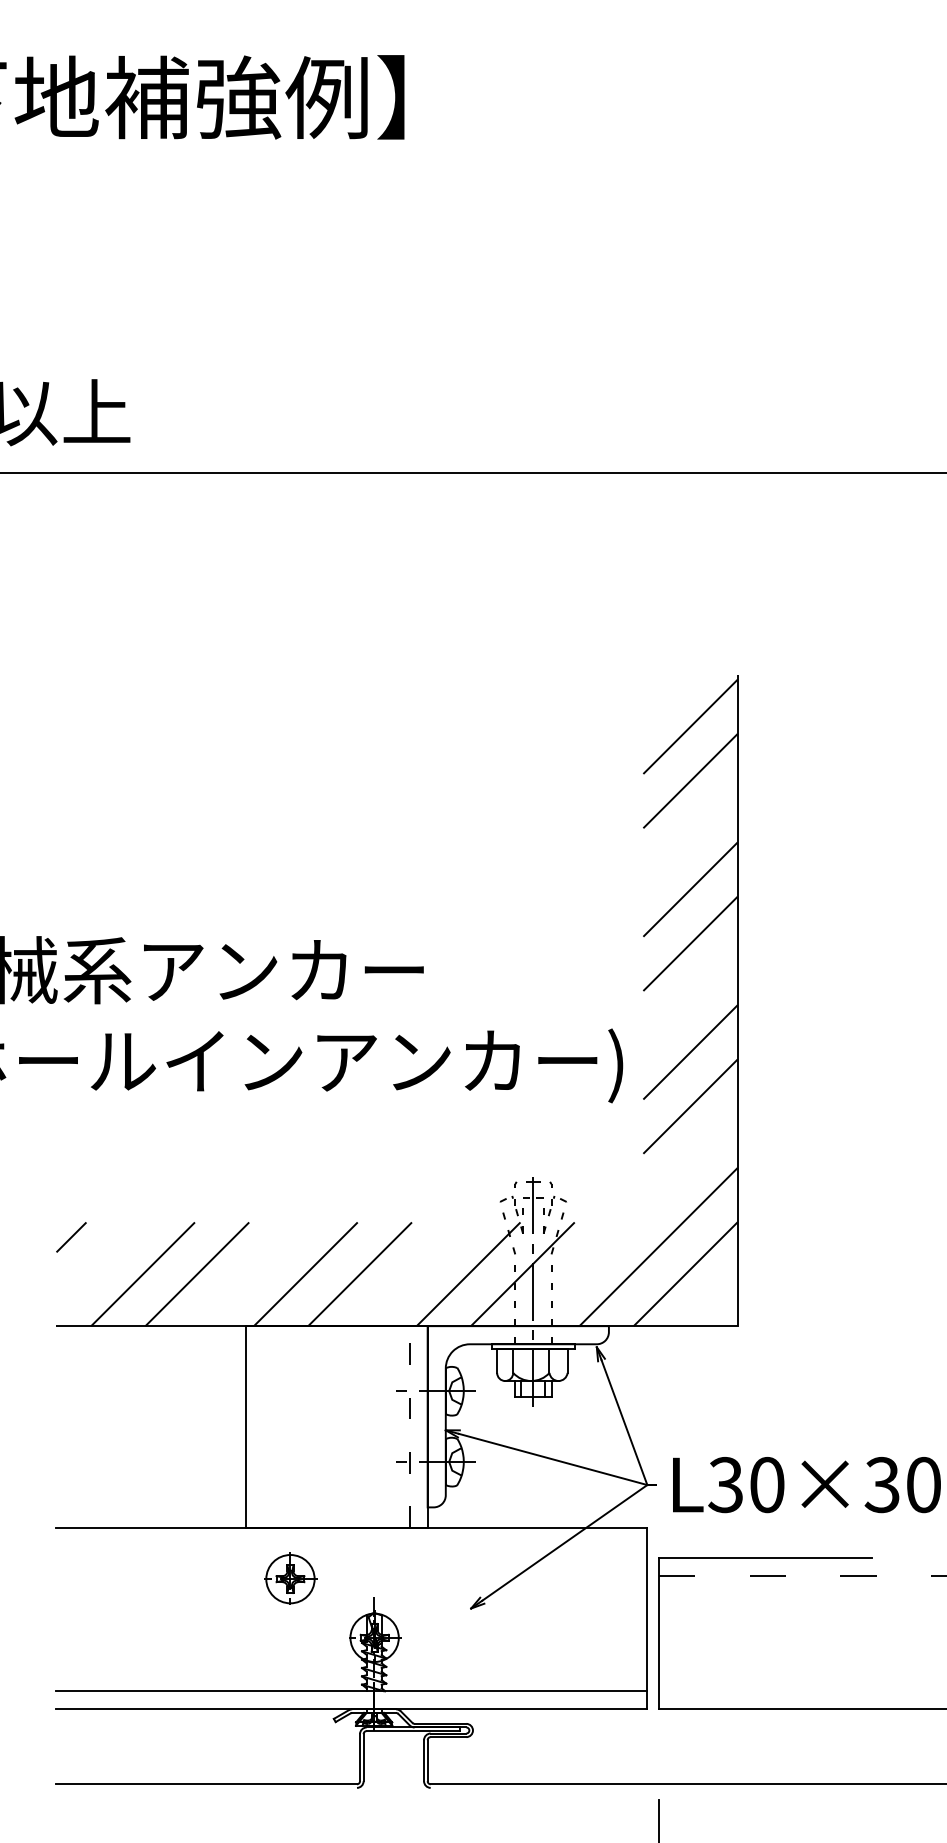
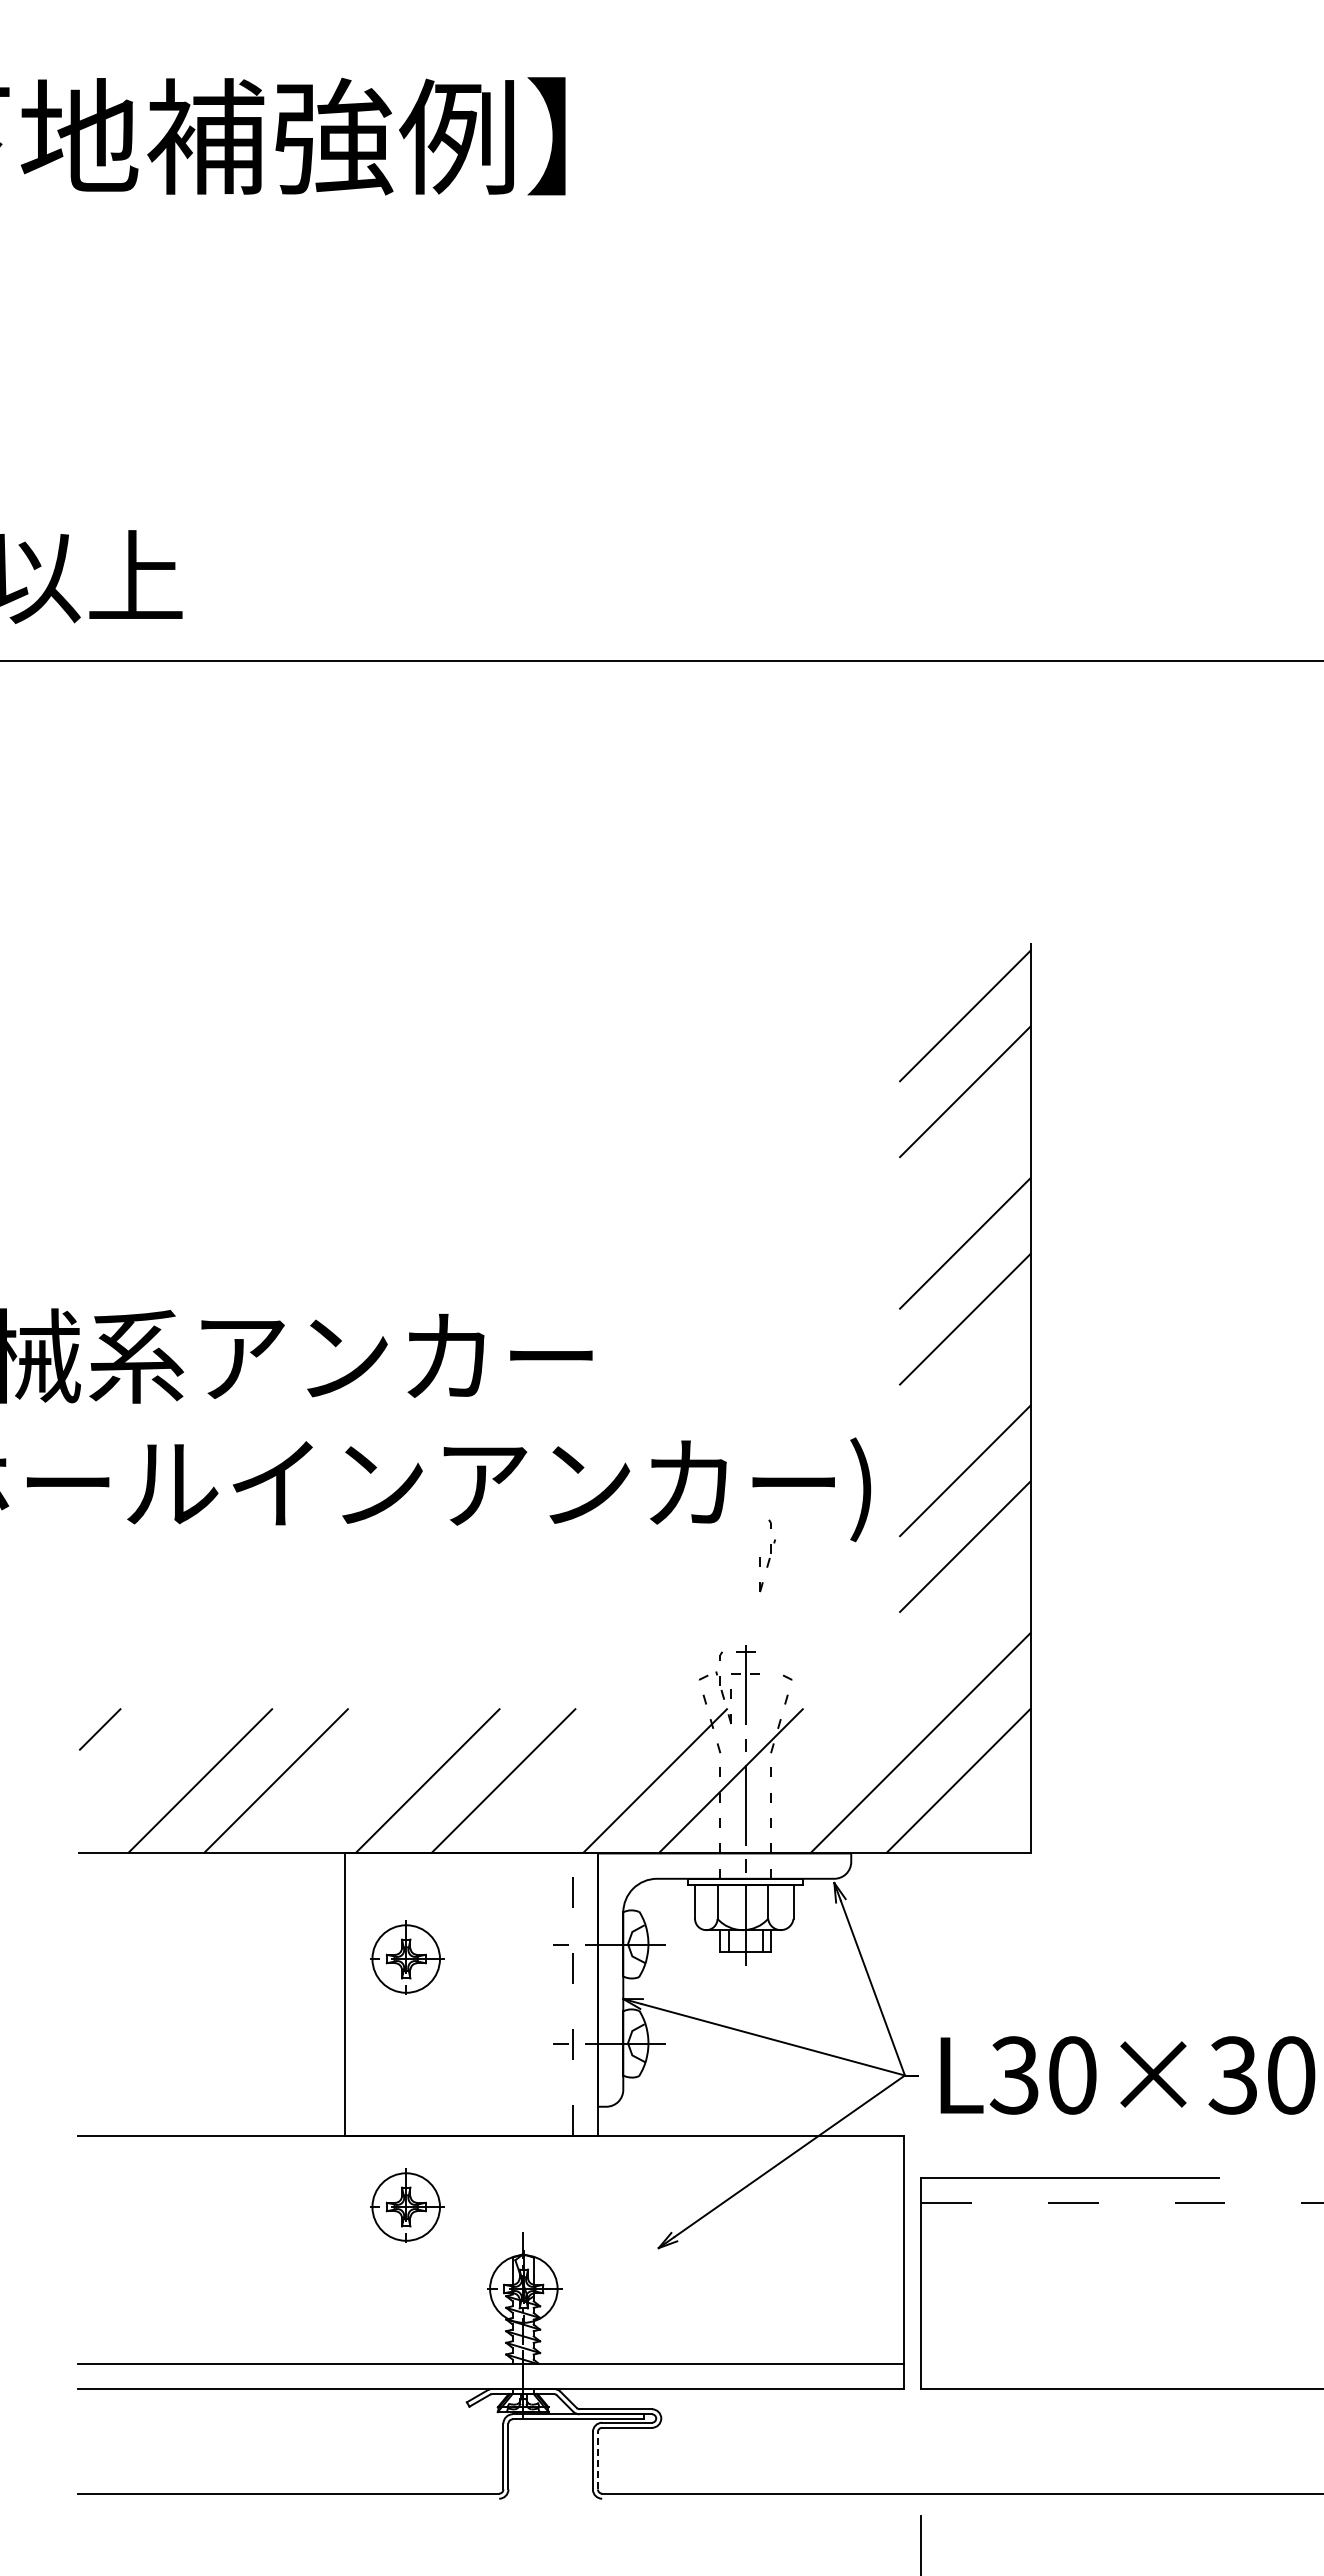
part: (548, 1207) -> (767, 1555), moved
part: (291, 1400) -> (407, 1957), added
line: (427, 1760) -> (597, 2460), solid -> dashed

